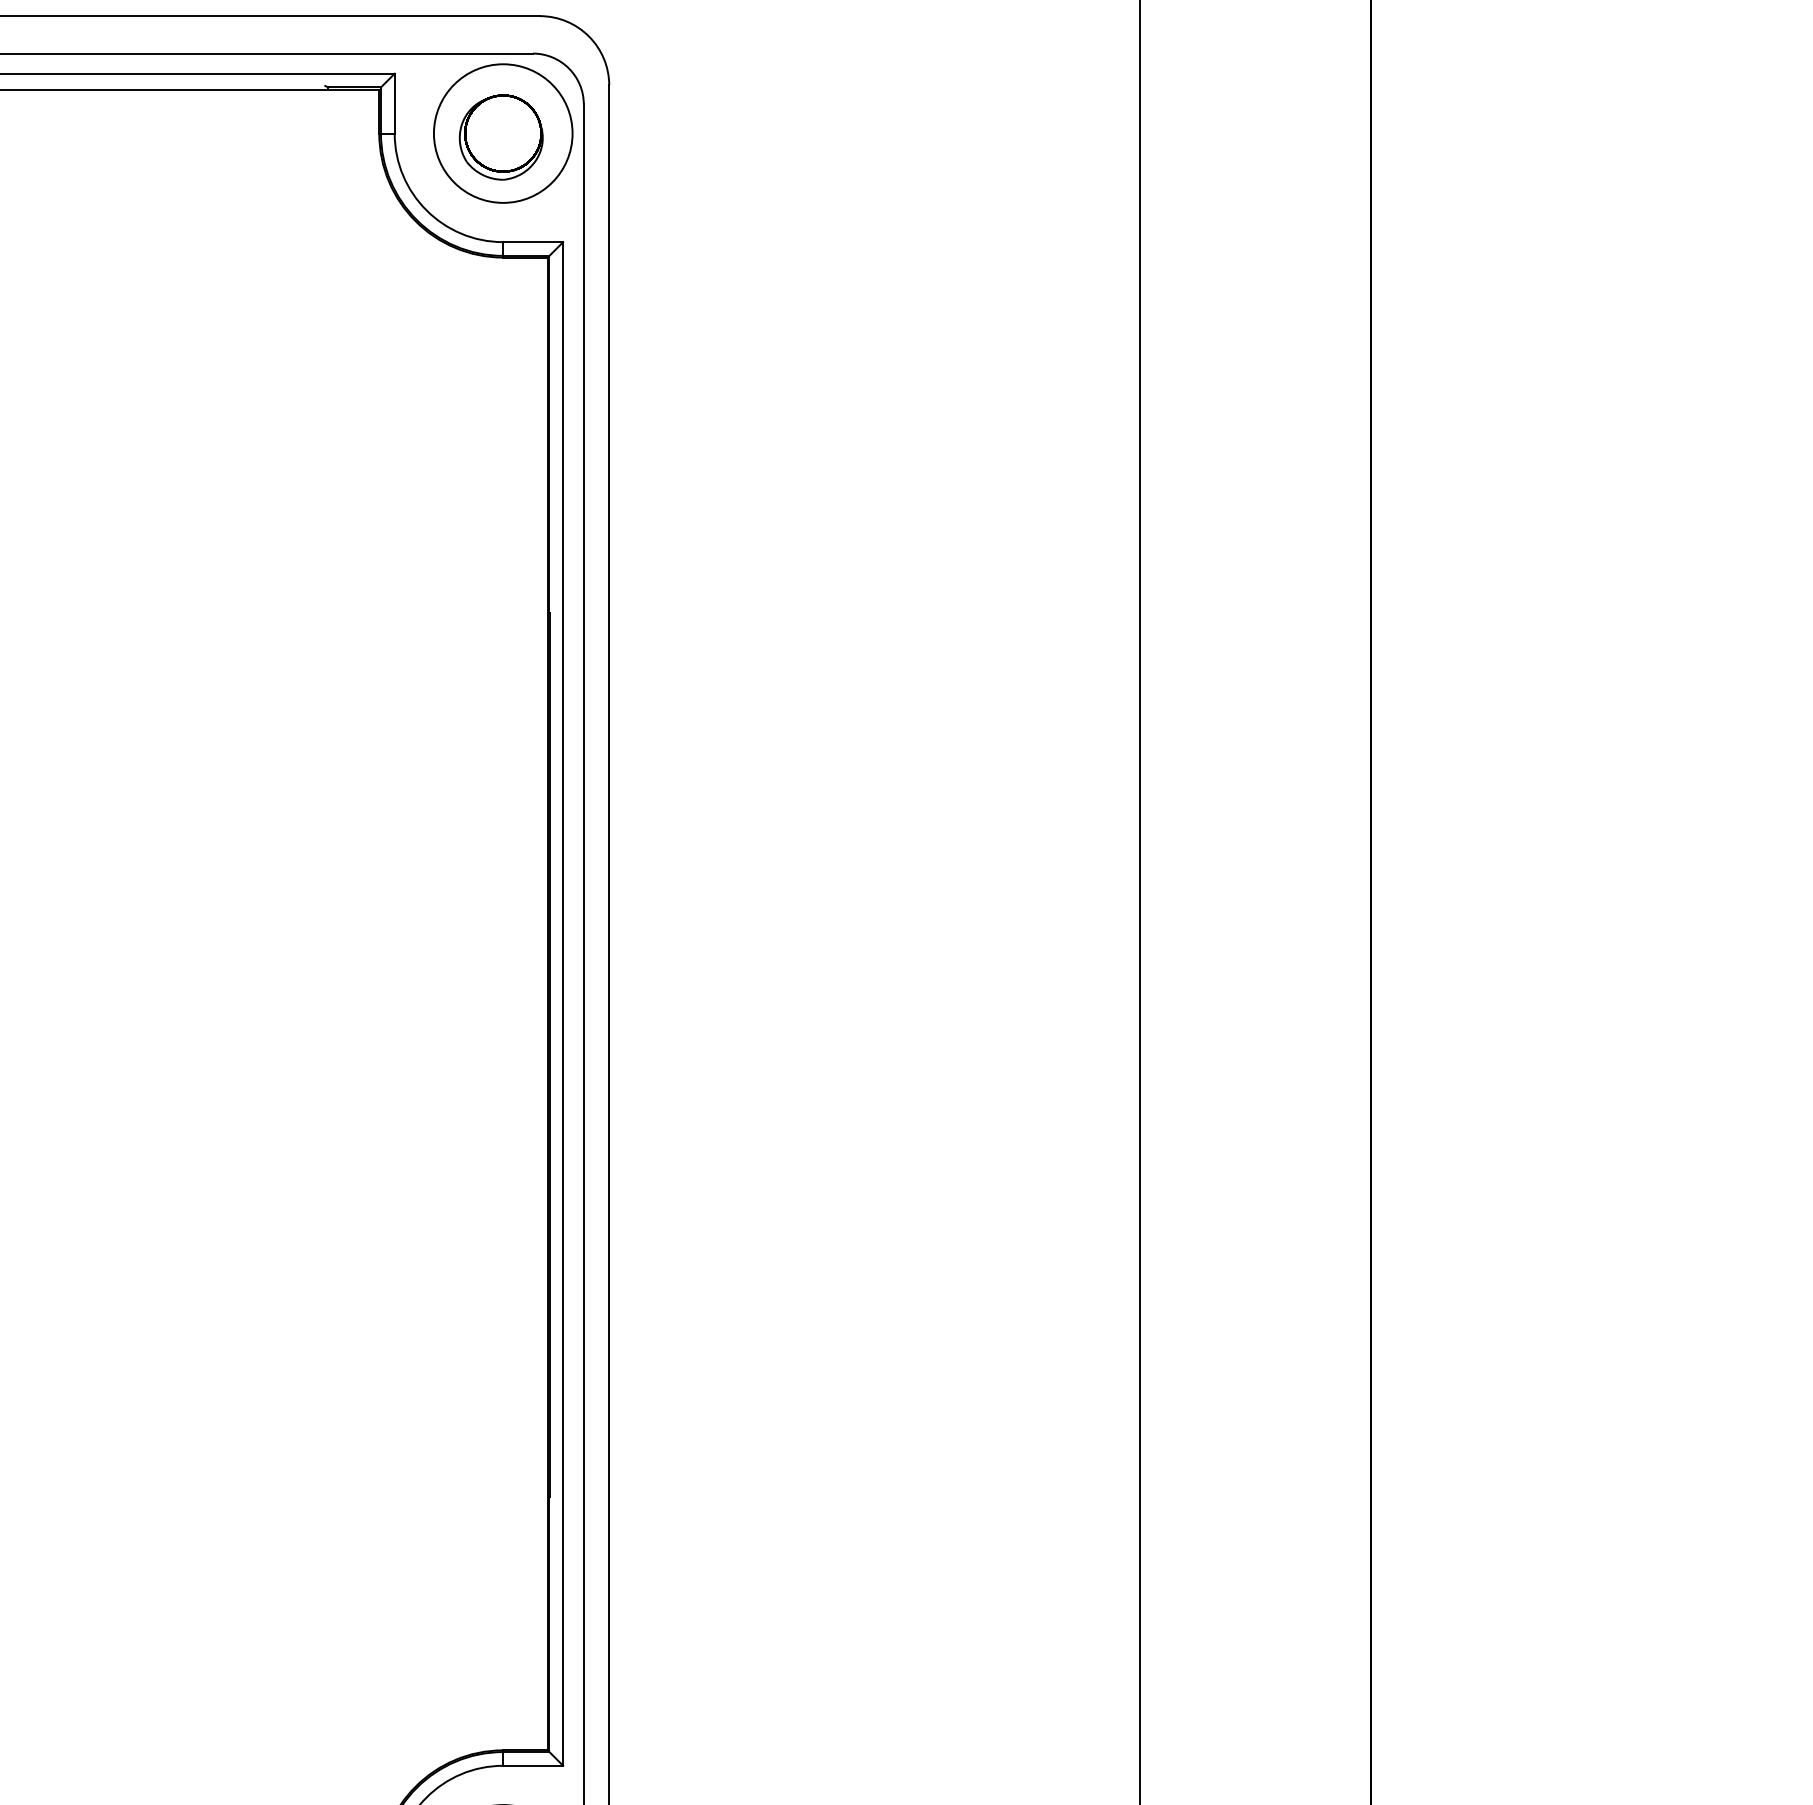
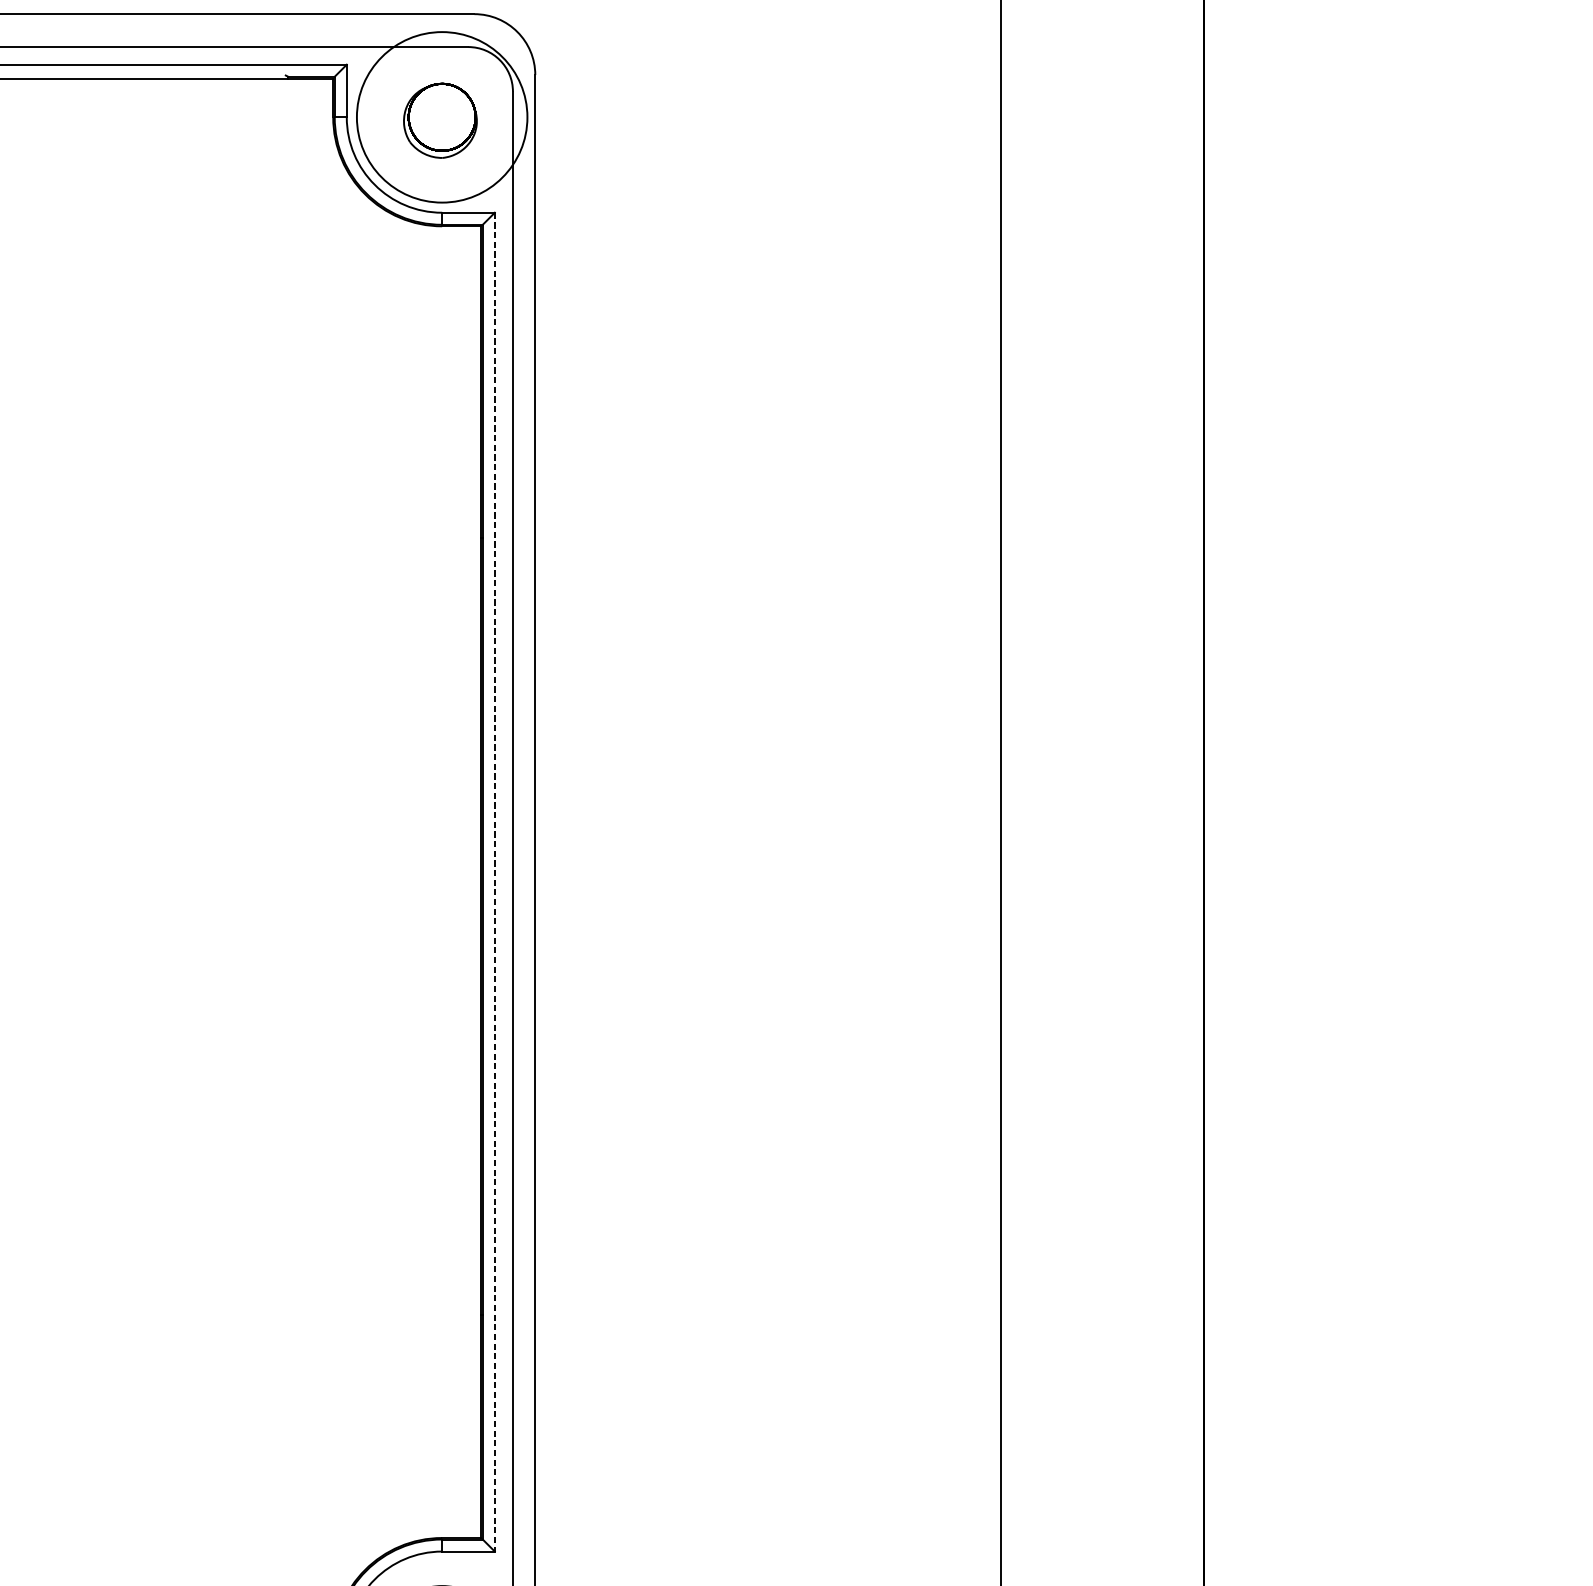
circle: (502, 133) -> (441, 117), size x1.4
line: (563, 1003) -> (495, 881), solid -> dashed

